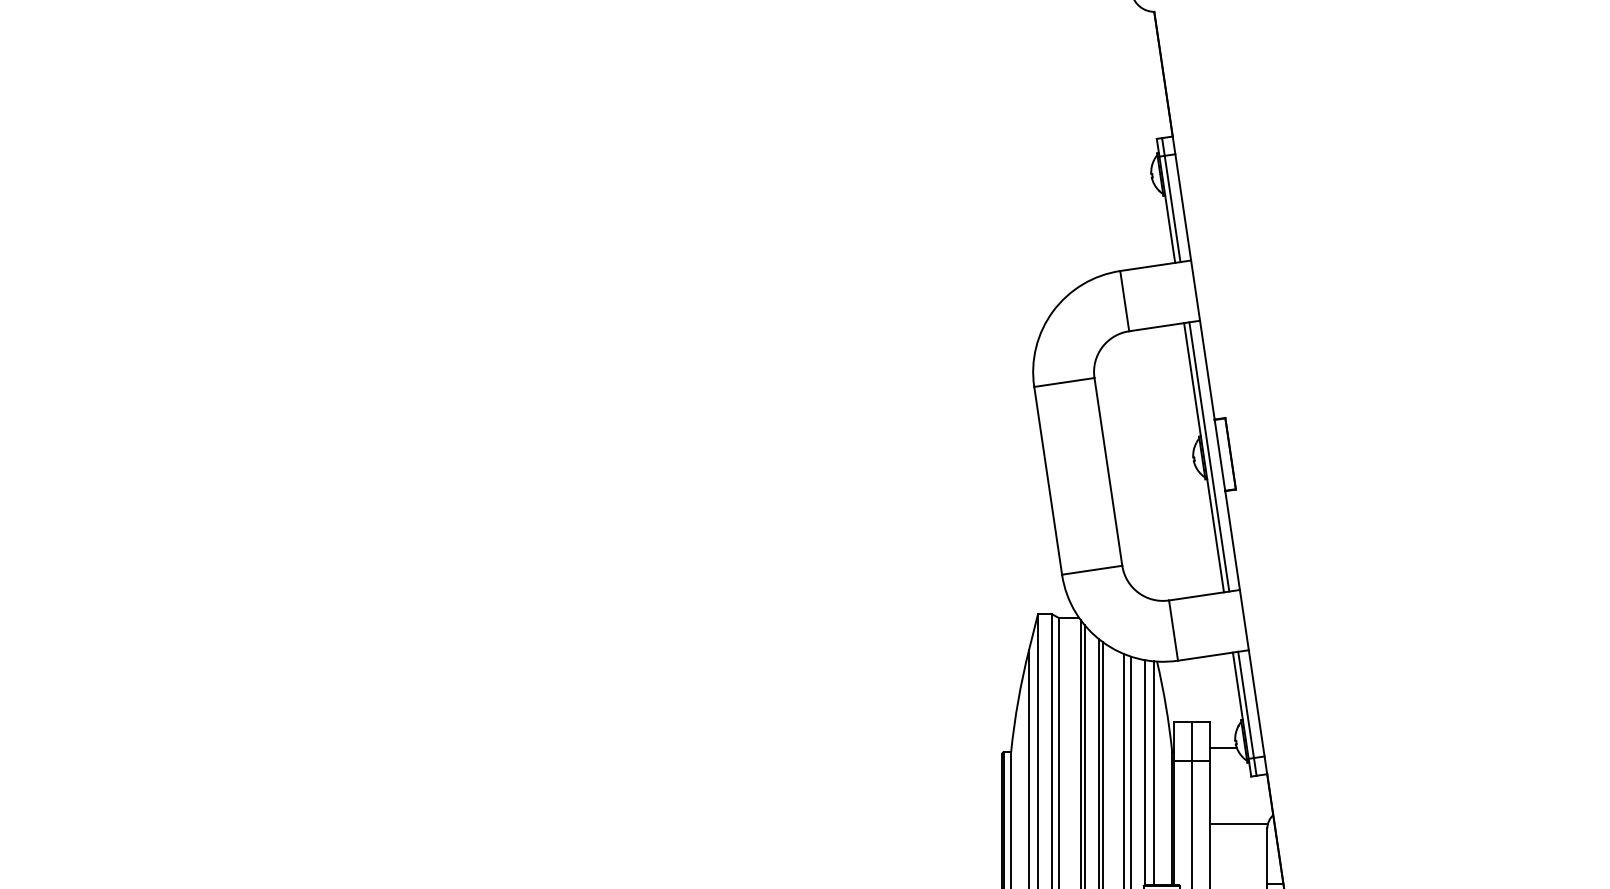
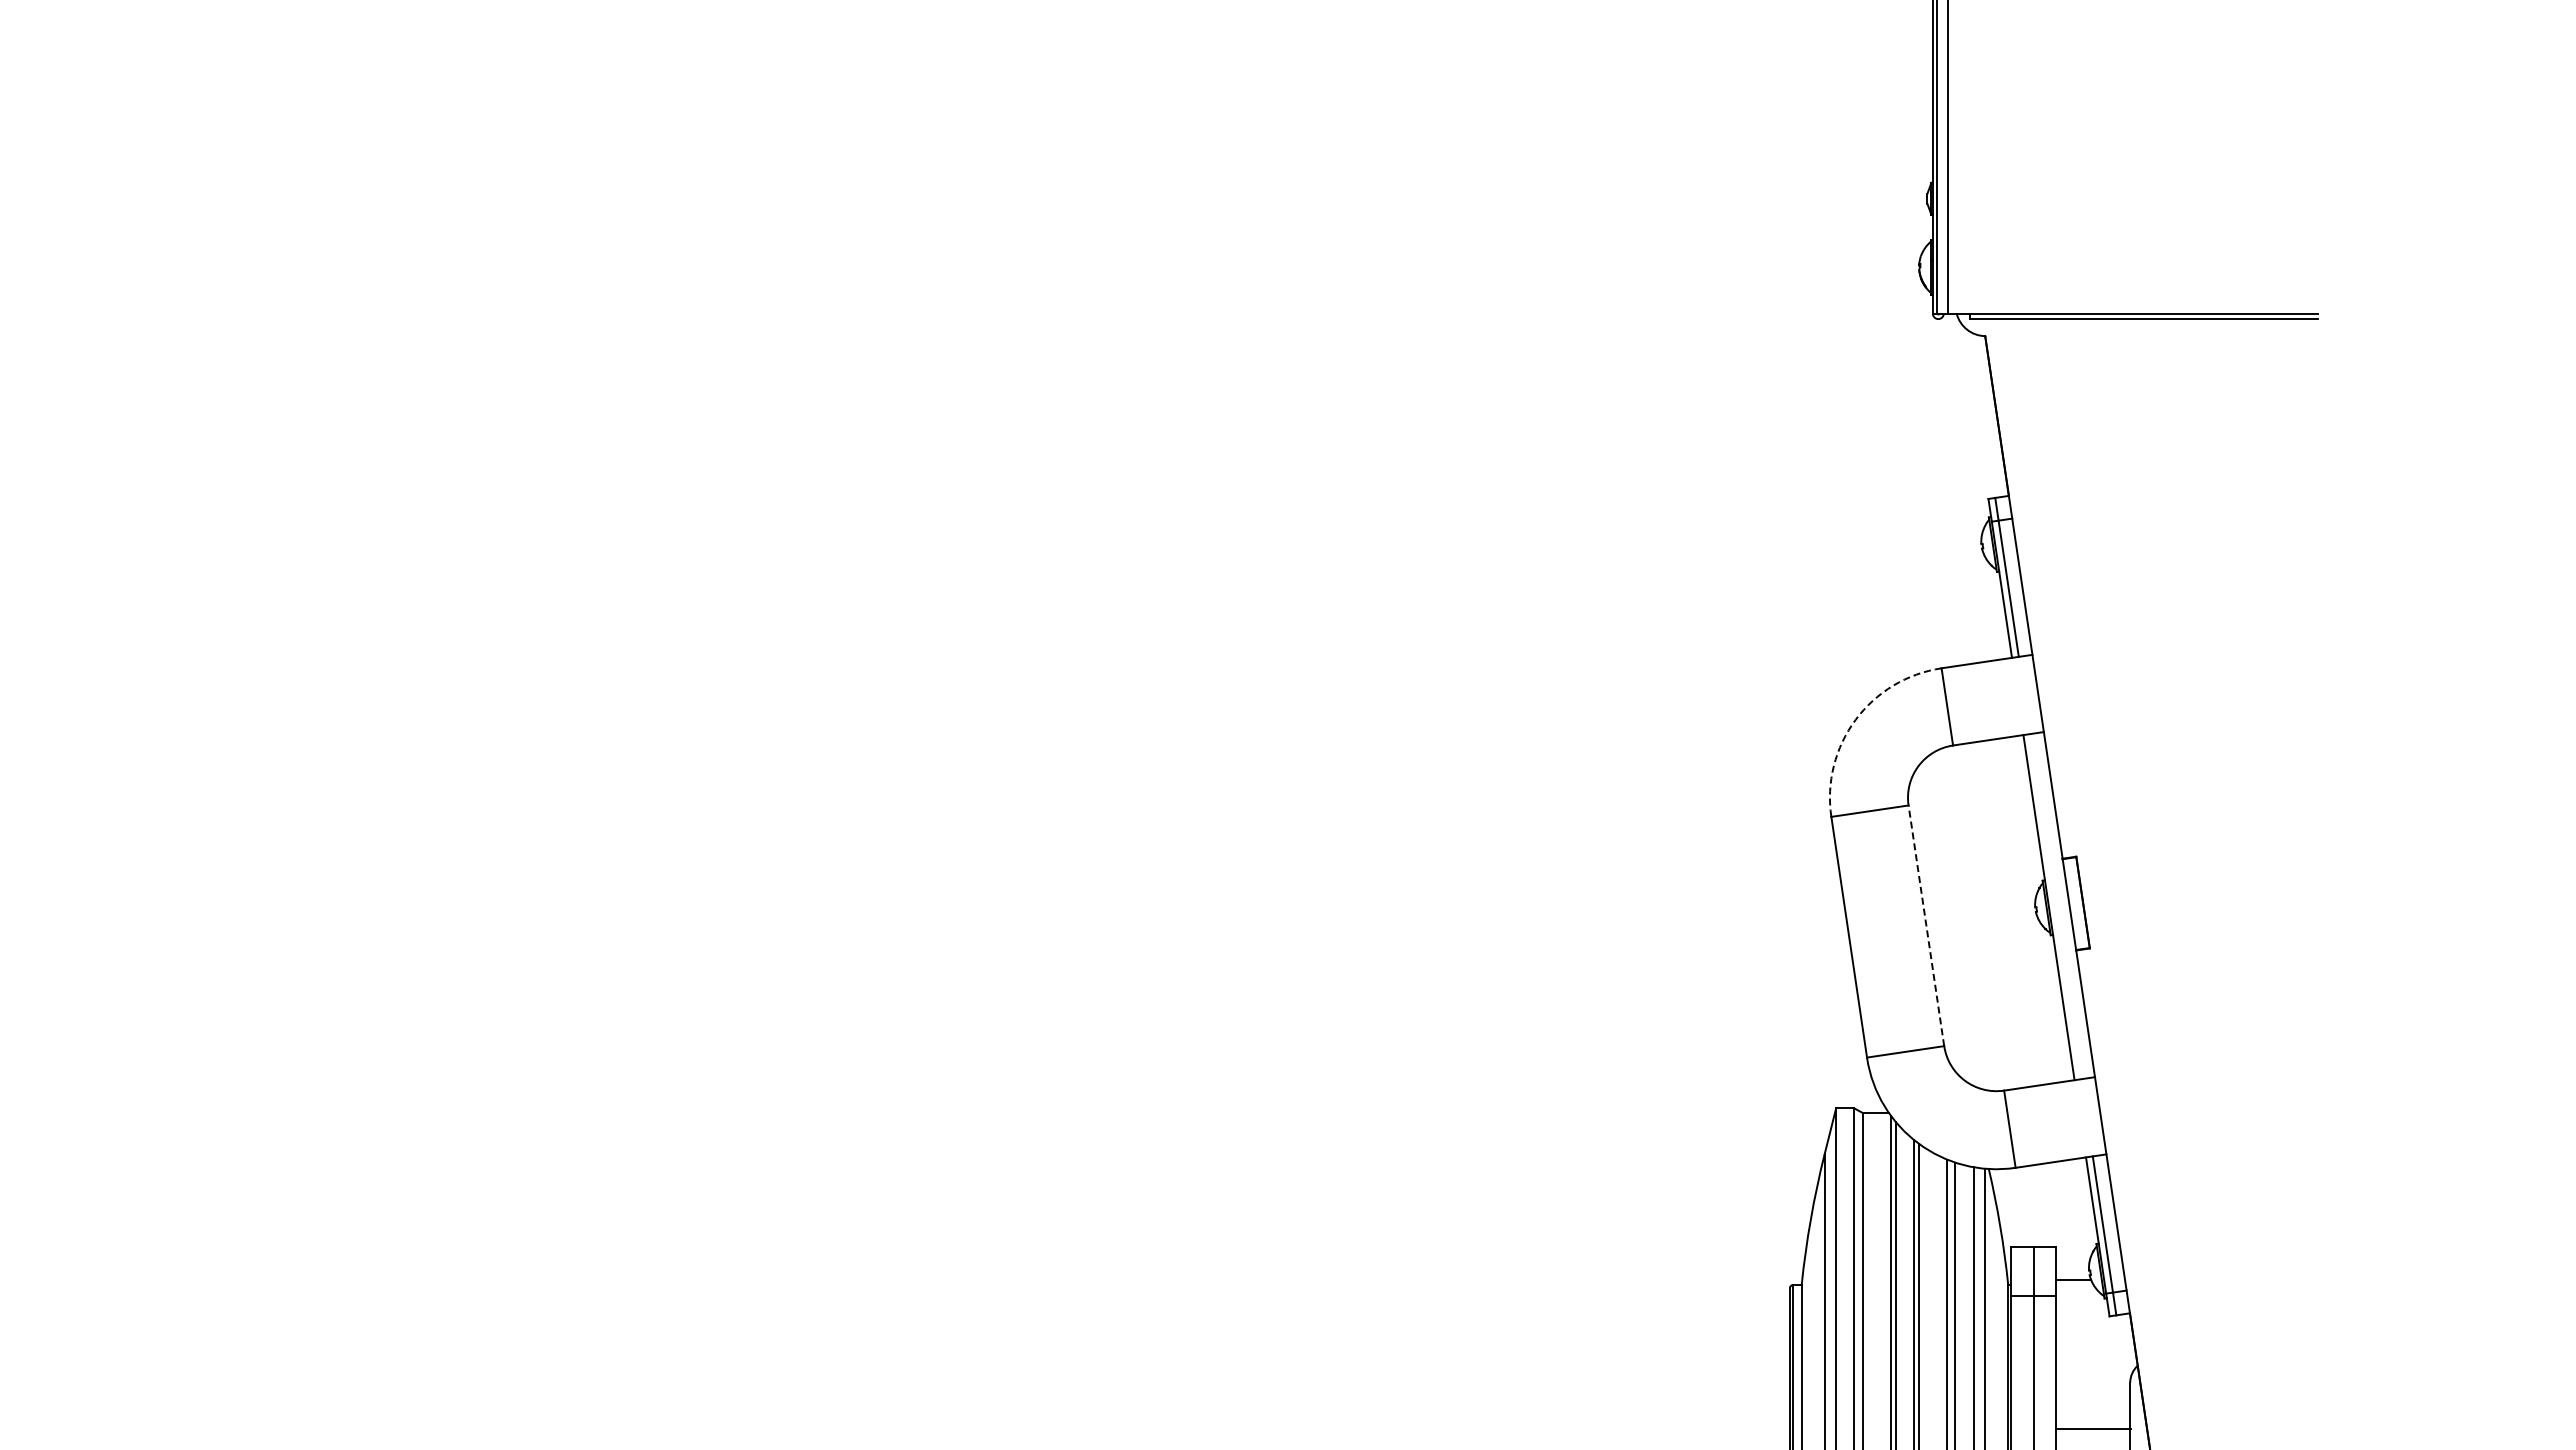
arc: (1053, 310) -> (1855, 719), solid -> dashed
line: (1209, 456) -> (2055, 906), removed
line: (1108, 471) -> (1926, 925), solid -> dashed
line: (1238, 824) -> (2093, 1429), moved

